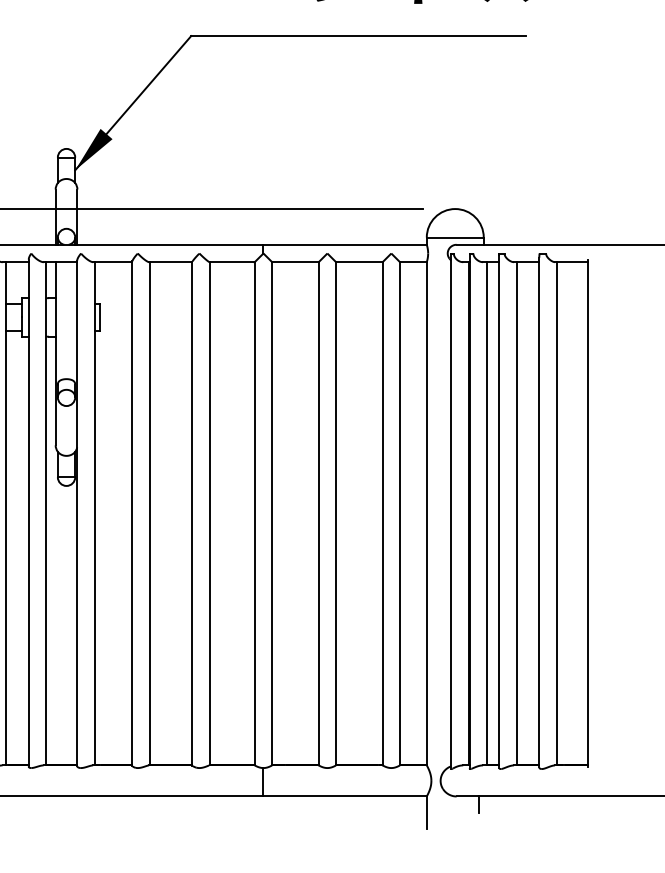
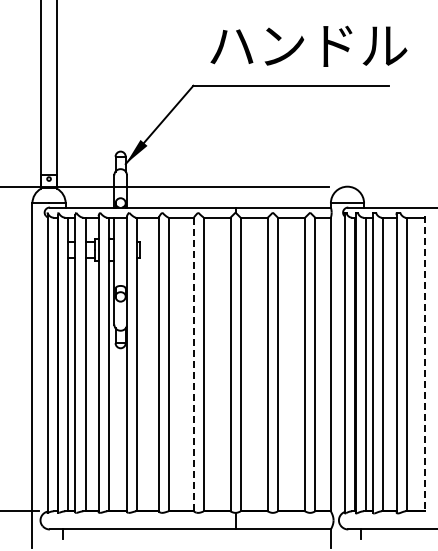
line: (193, 513) -> (194, 364), solid -> dashed
line: (587, 513) -> (424, 364), solid -> dashed

